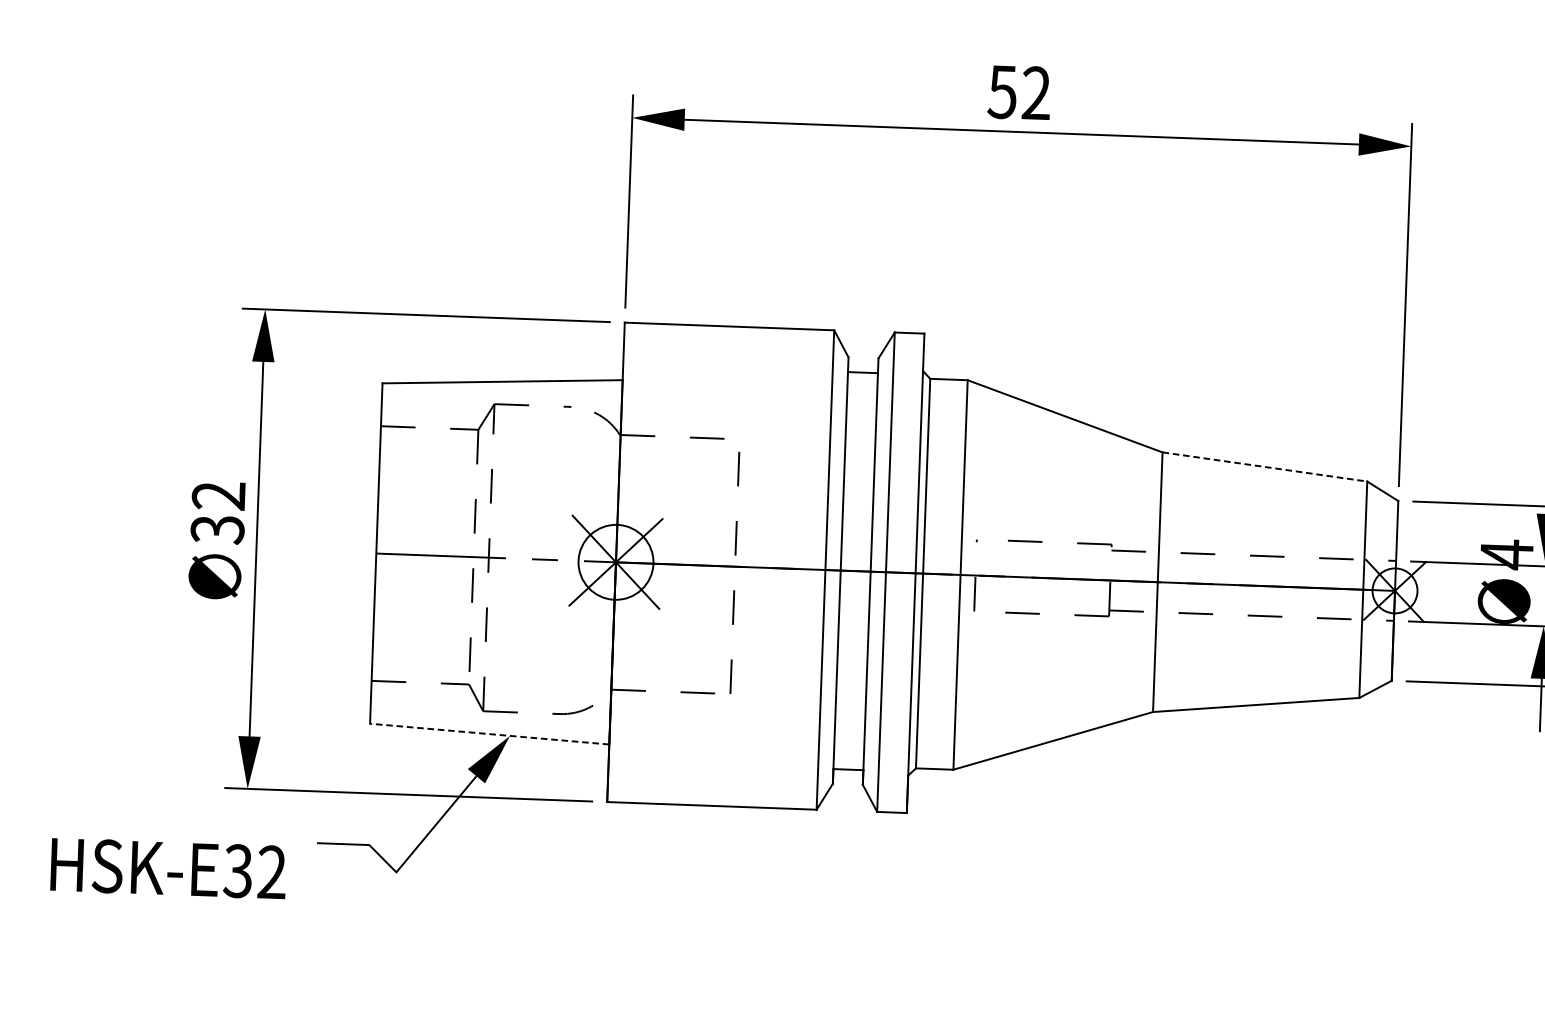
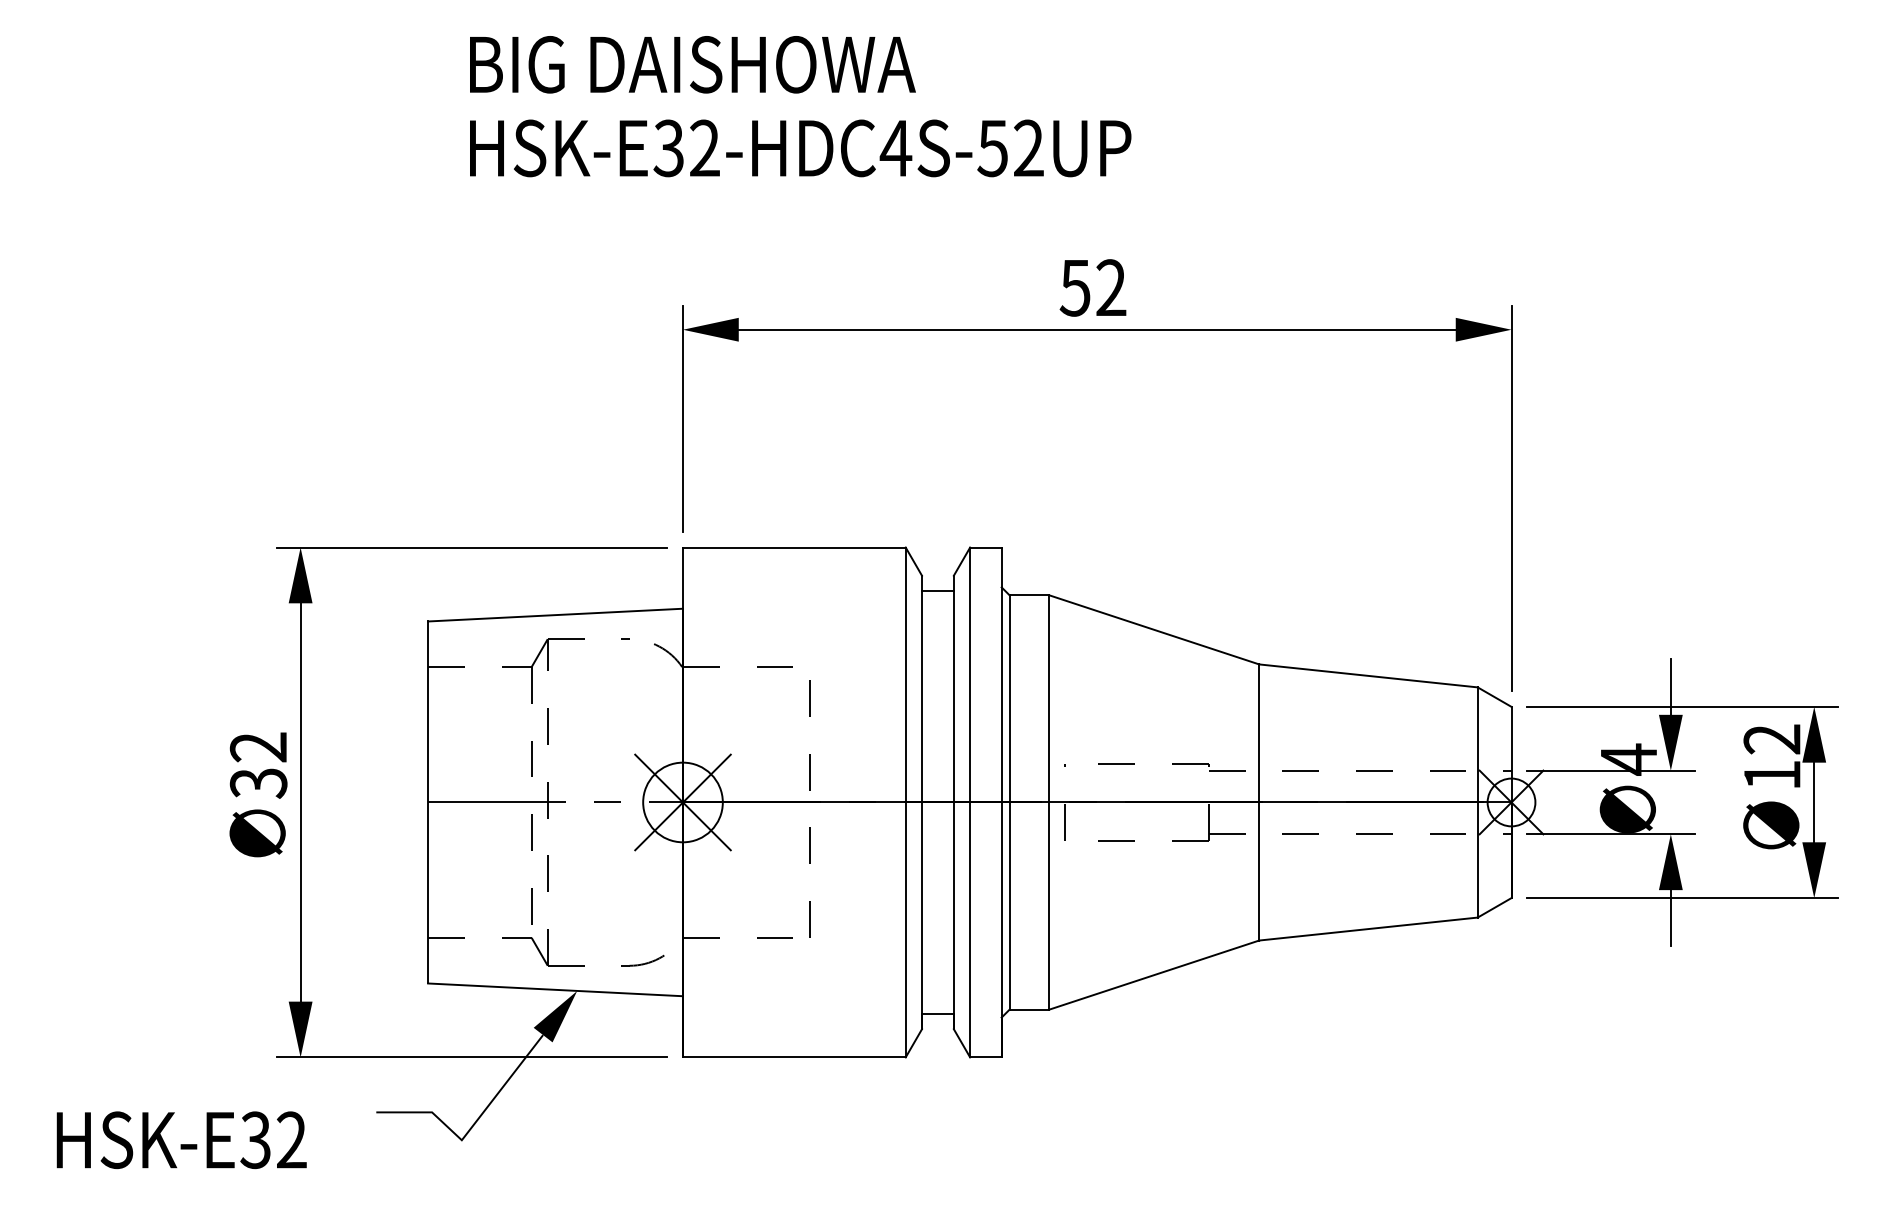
line: (1264, 466) -> (1368, 675), dashed -> solid
line: (489, 733) -> (555, 989), dashed -> solid
text: (168, 868) -> (181, 1140), moved

